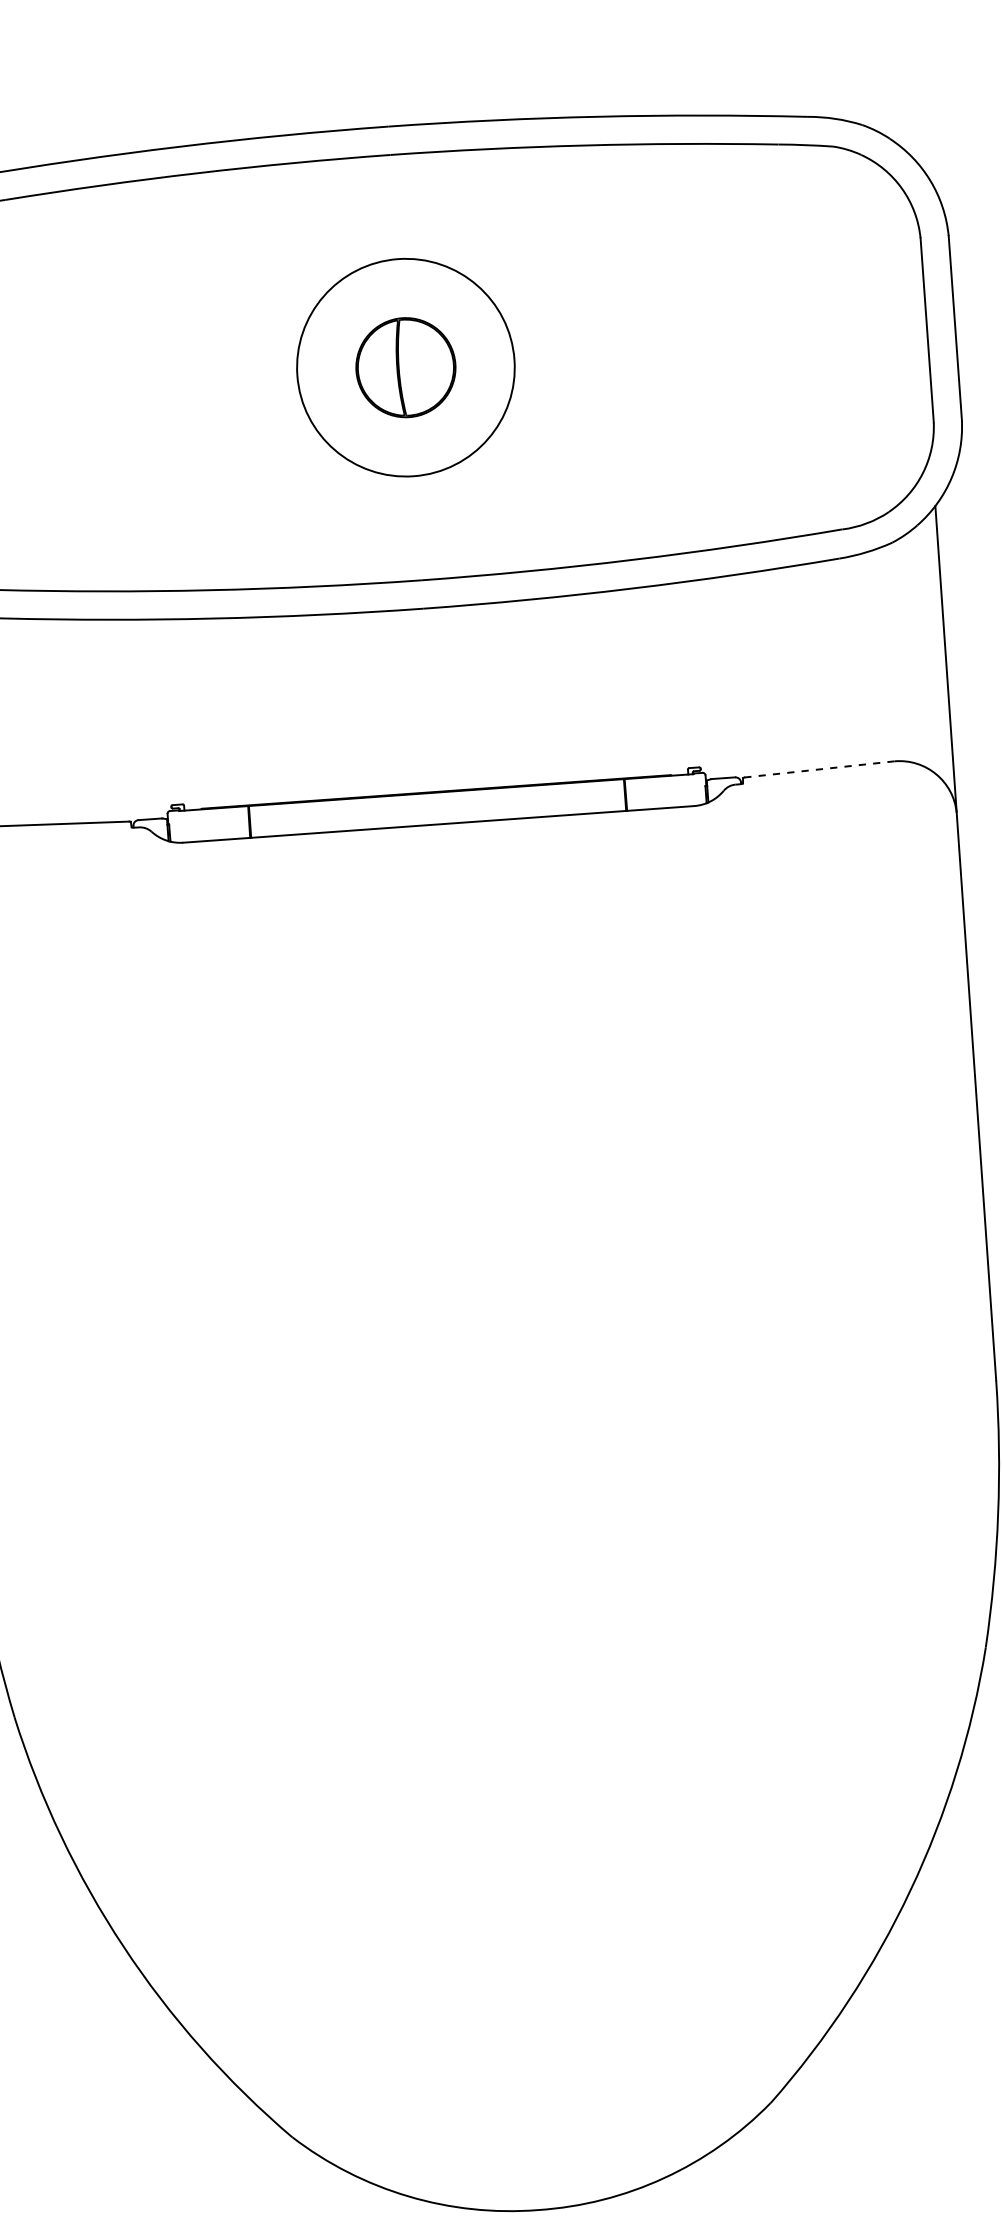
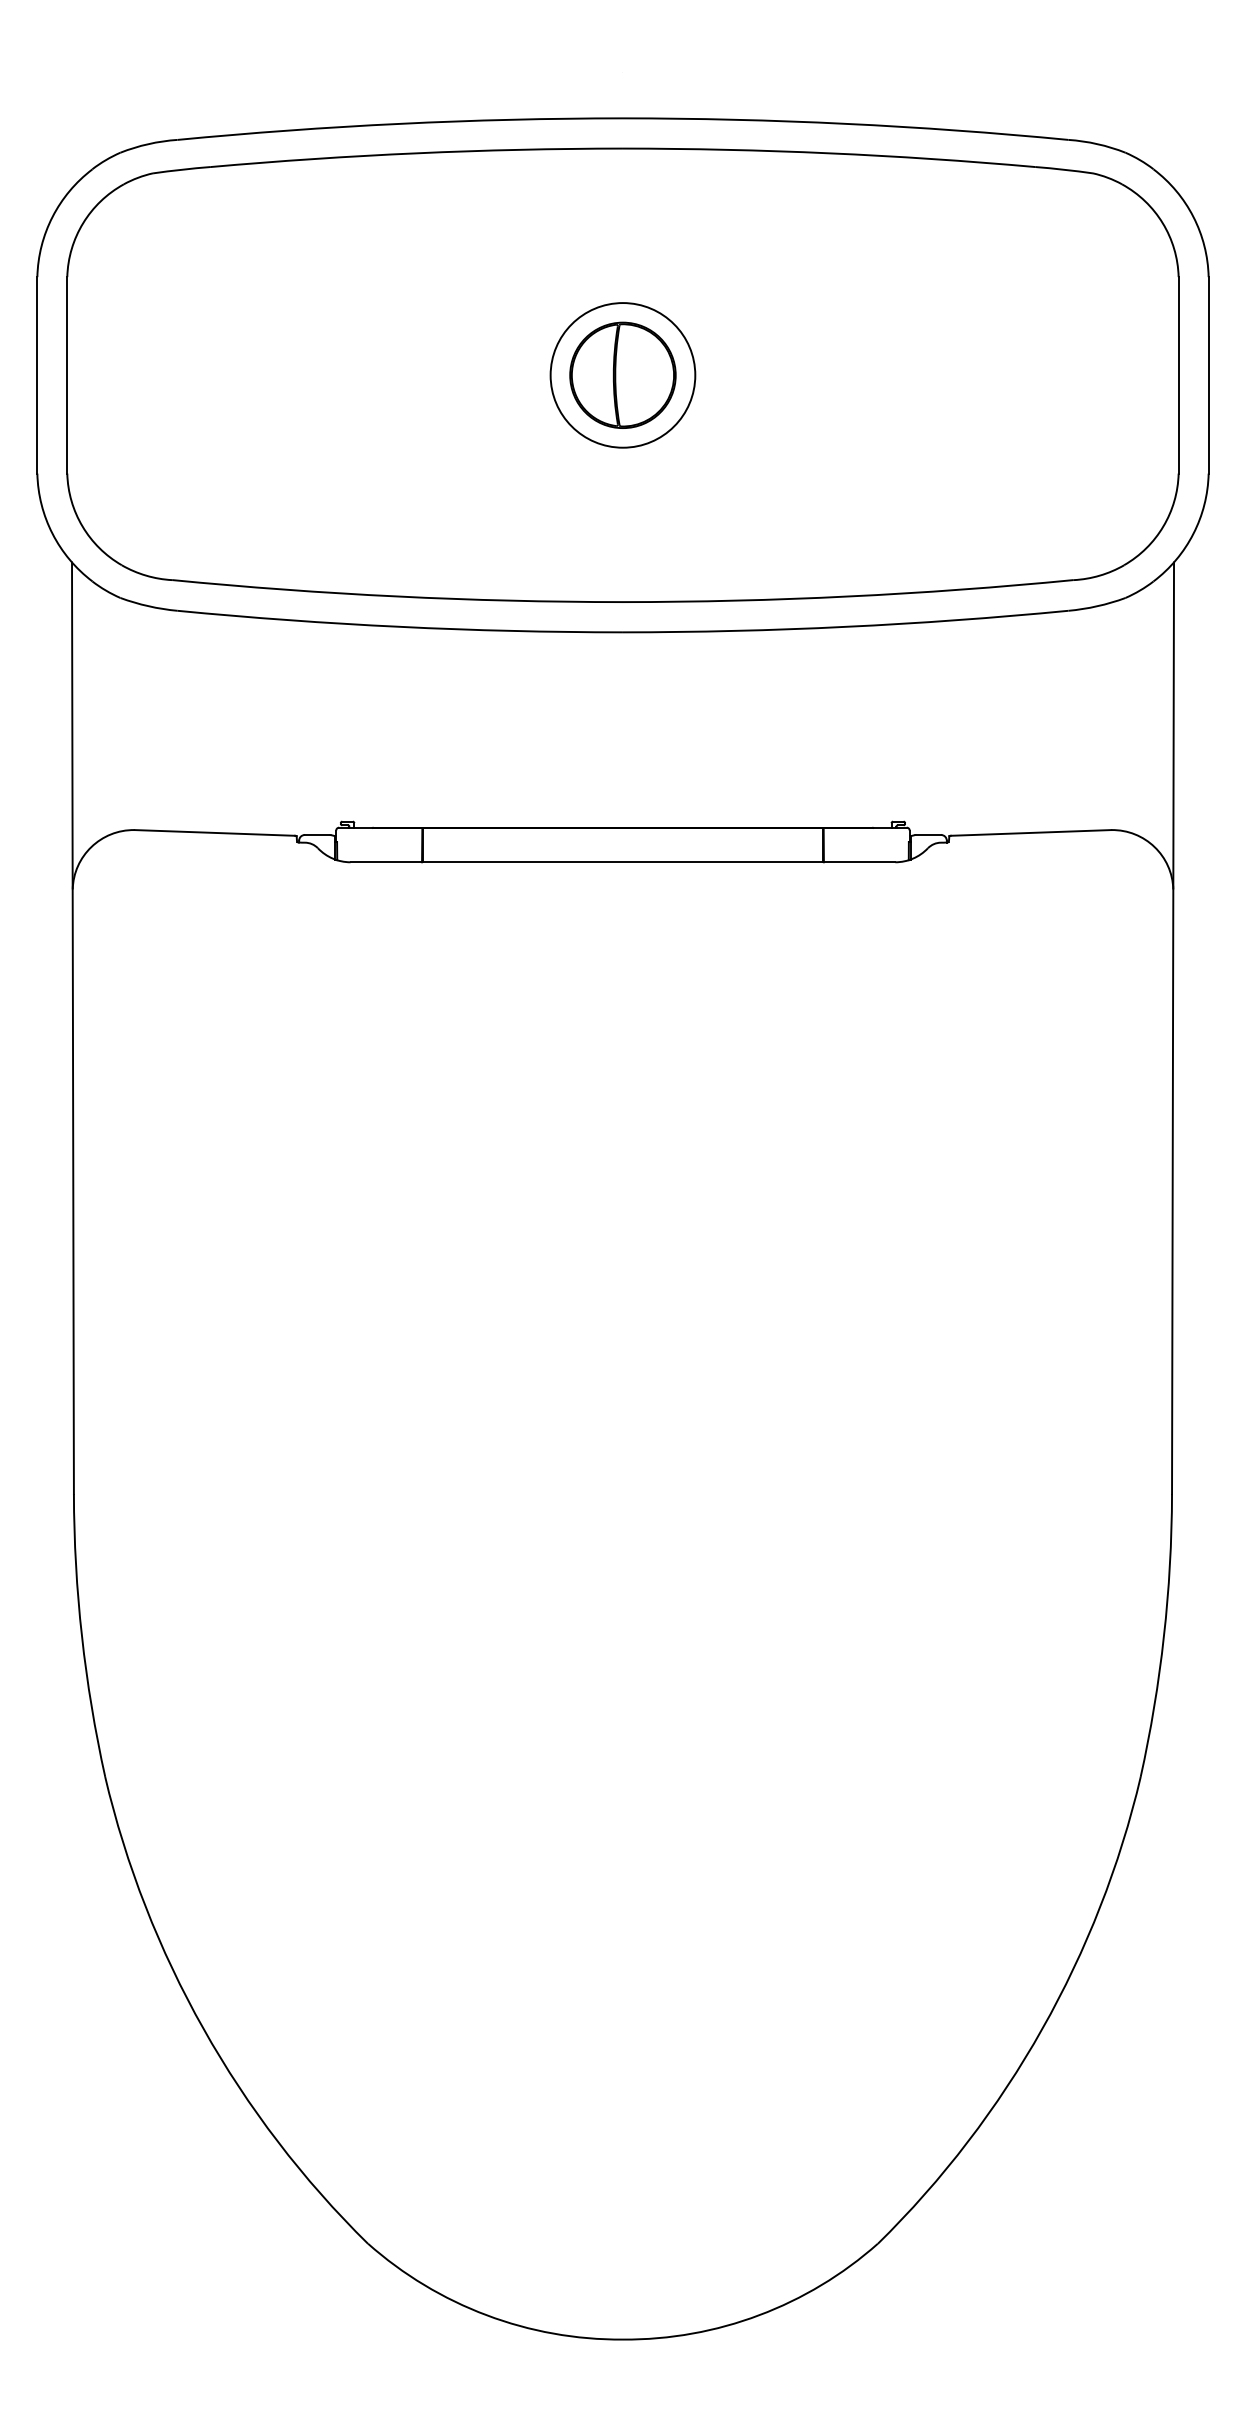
circle: (405, 367) -> (622, 375), size x0.62
line: (818, 769) -> (1030, 832), dashed -> solid

